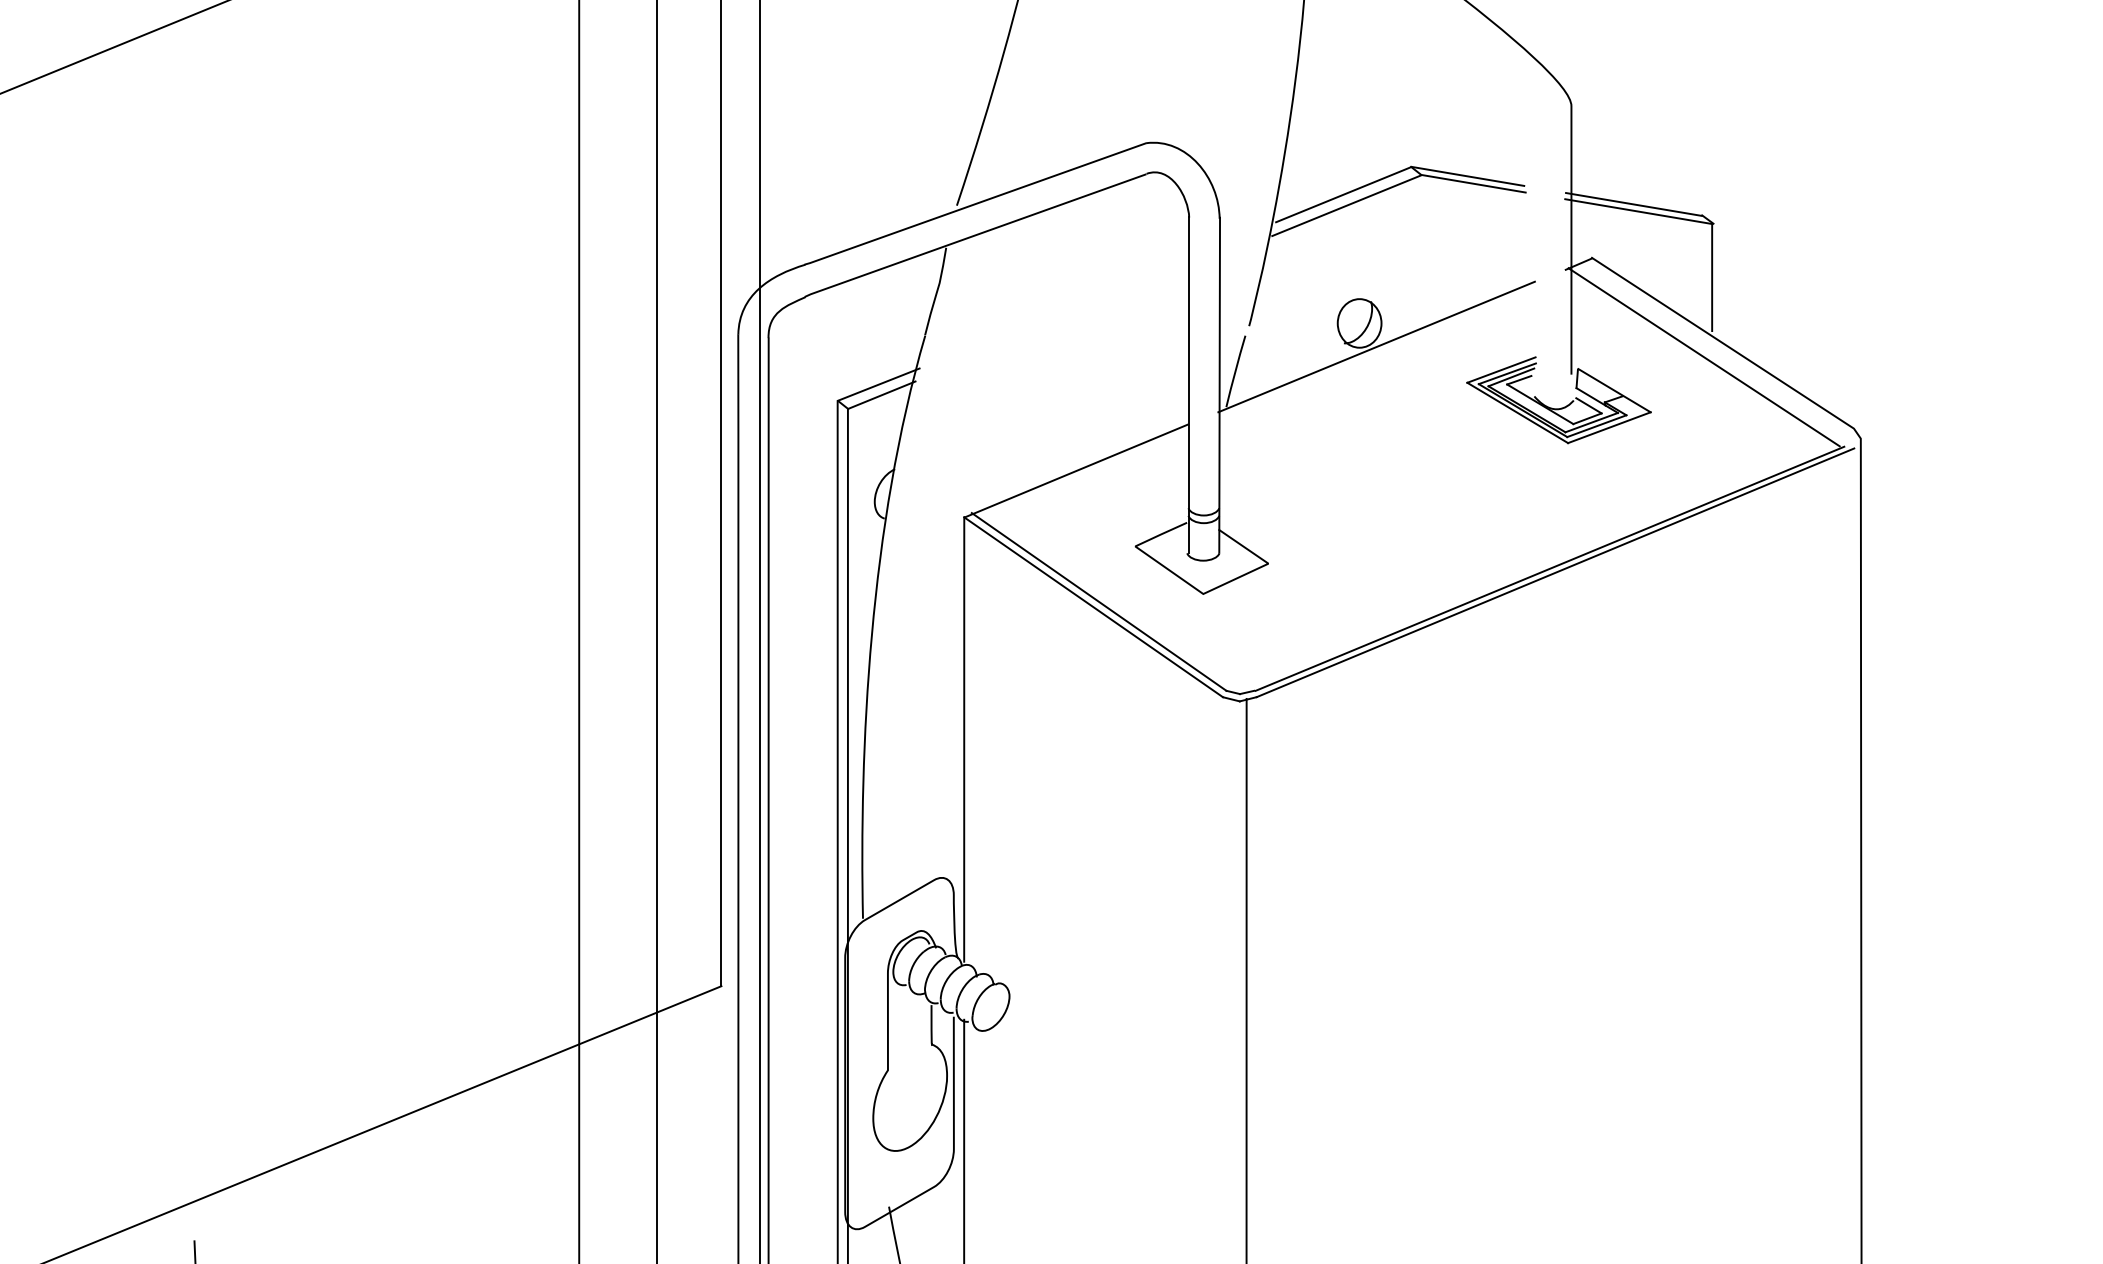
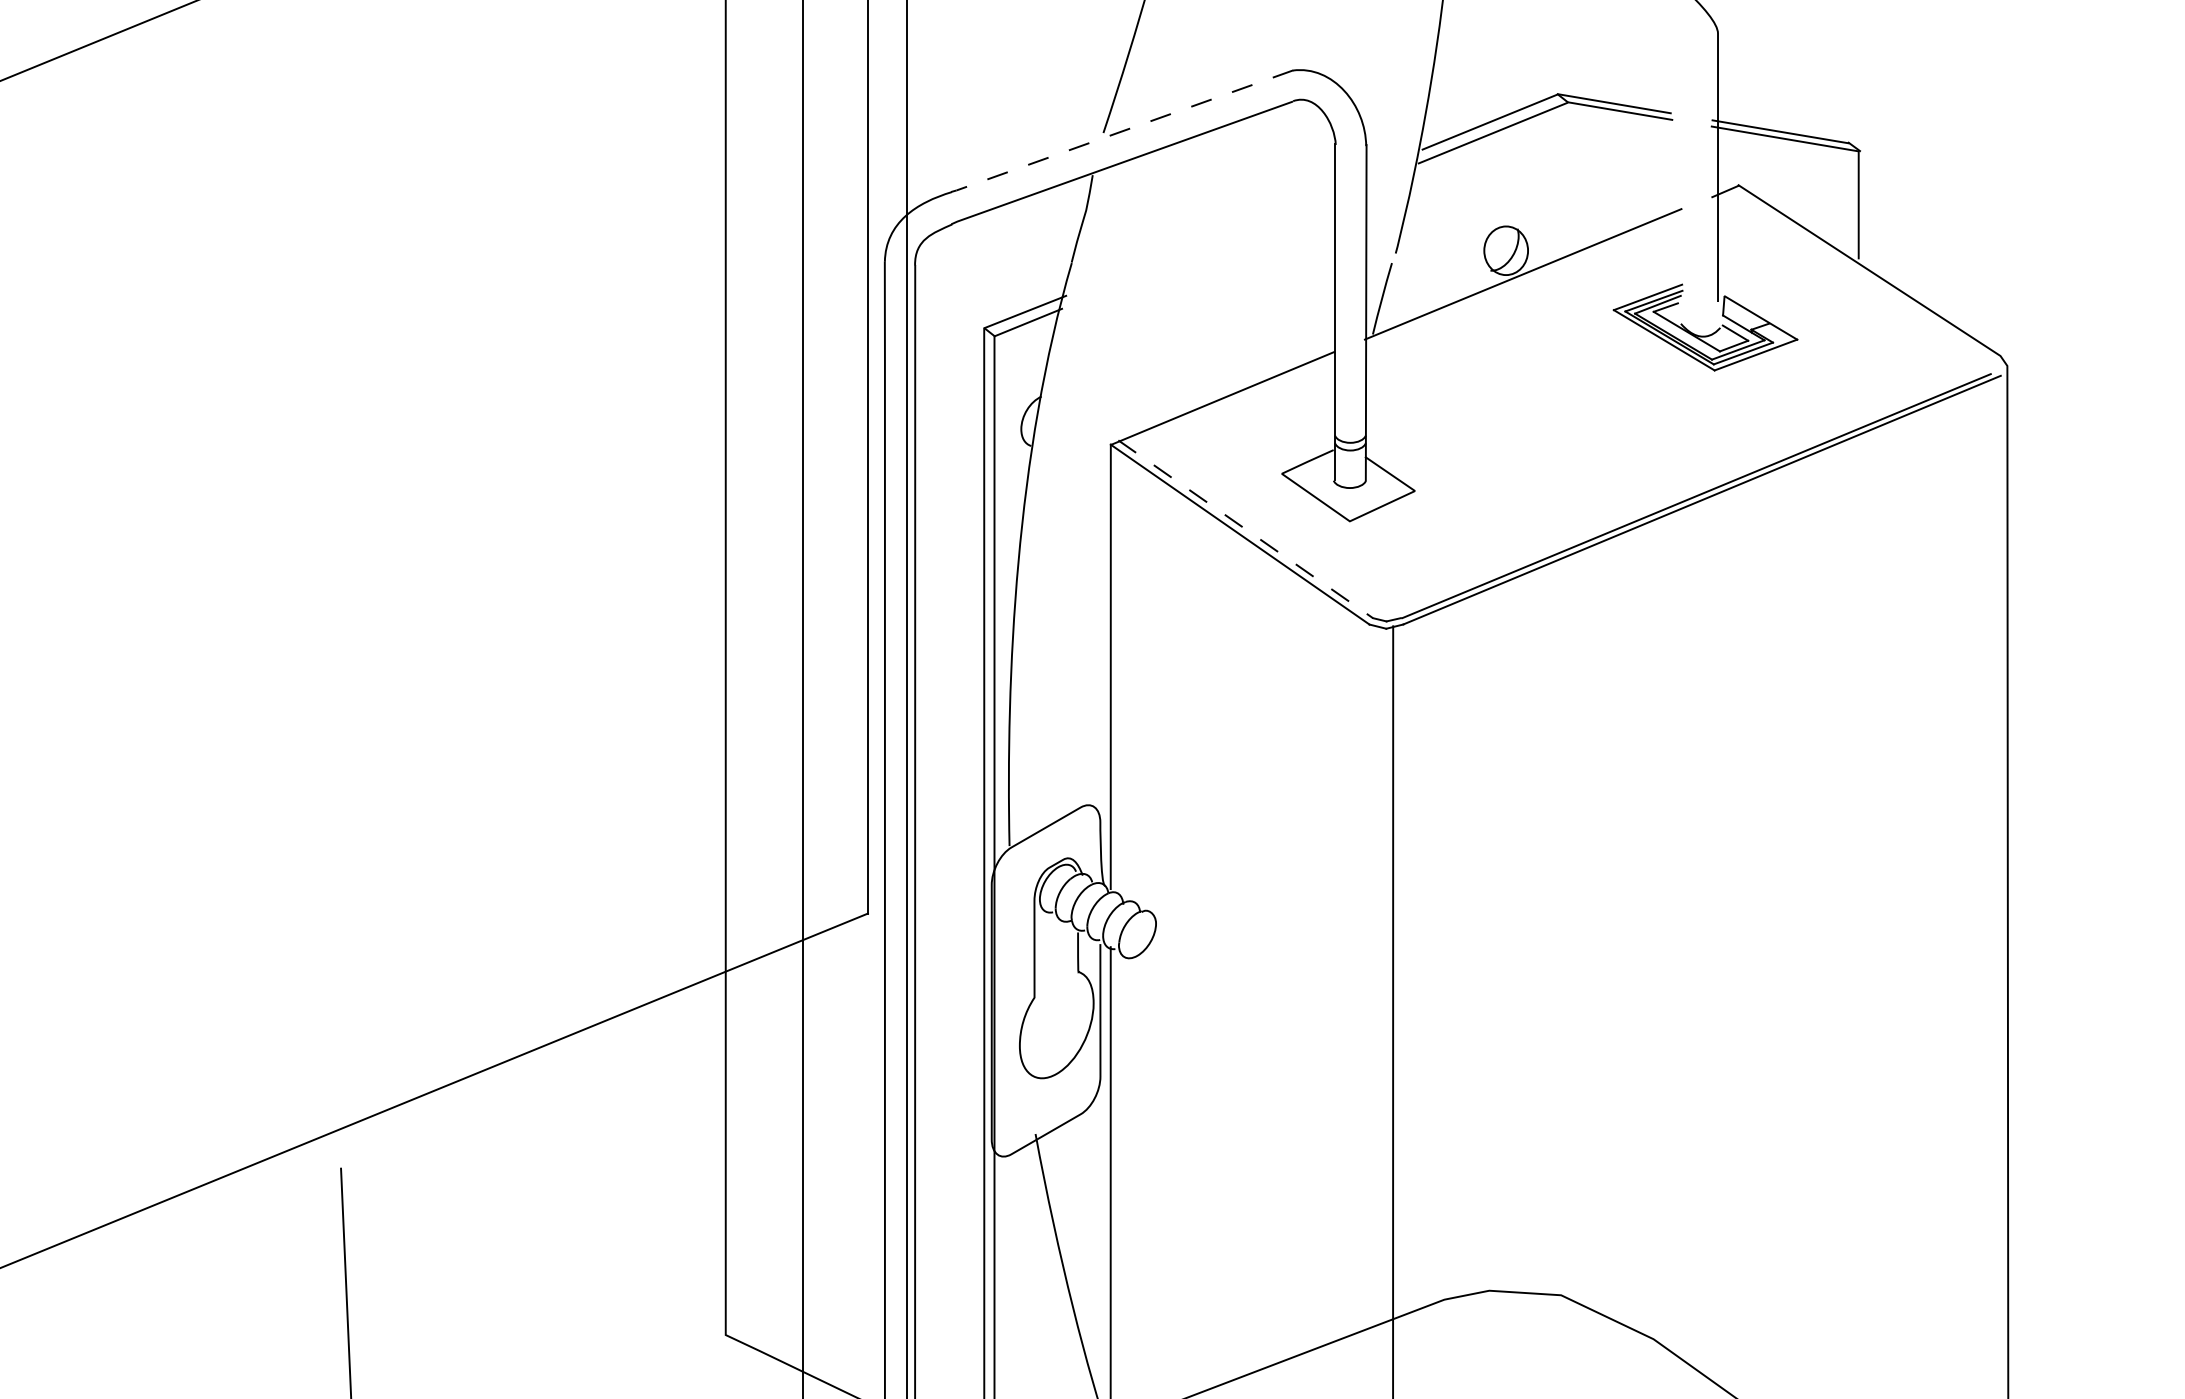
line: (974, 204) -> (1121, 131), solid -> dashed
line: (1703, 357) -> (1850, 284), removed
line: (1099, 602) -> (1246, 529), solid -> dashed

